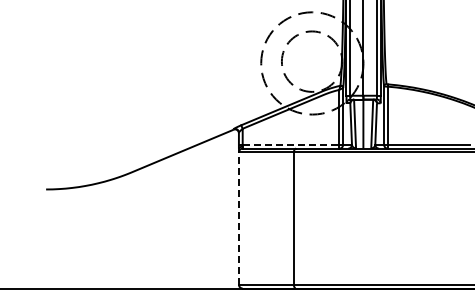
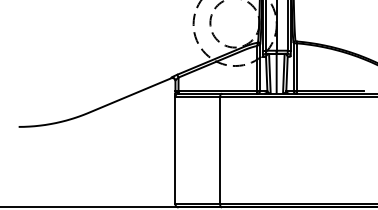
line: (291, 144) -> (218, 90), dashed -> solid
line: (238, 218) -> (175, 150), dashed -> solid

